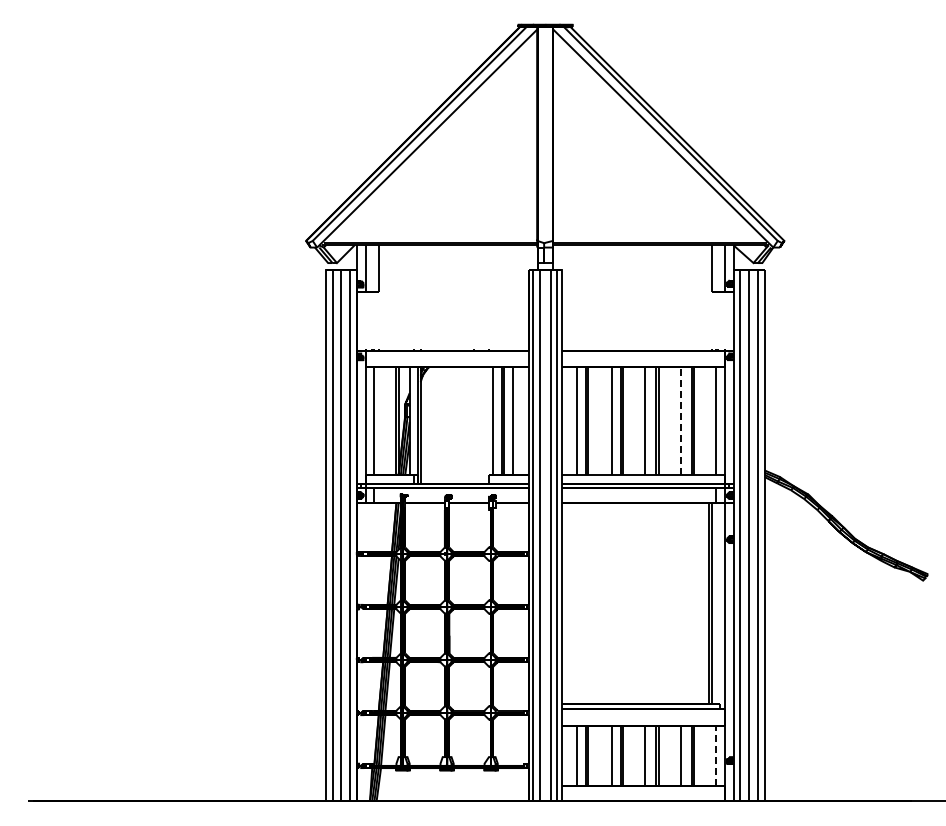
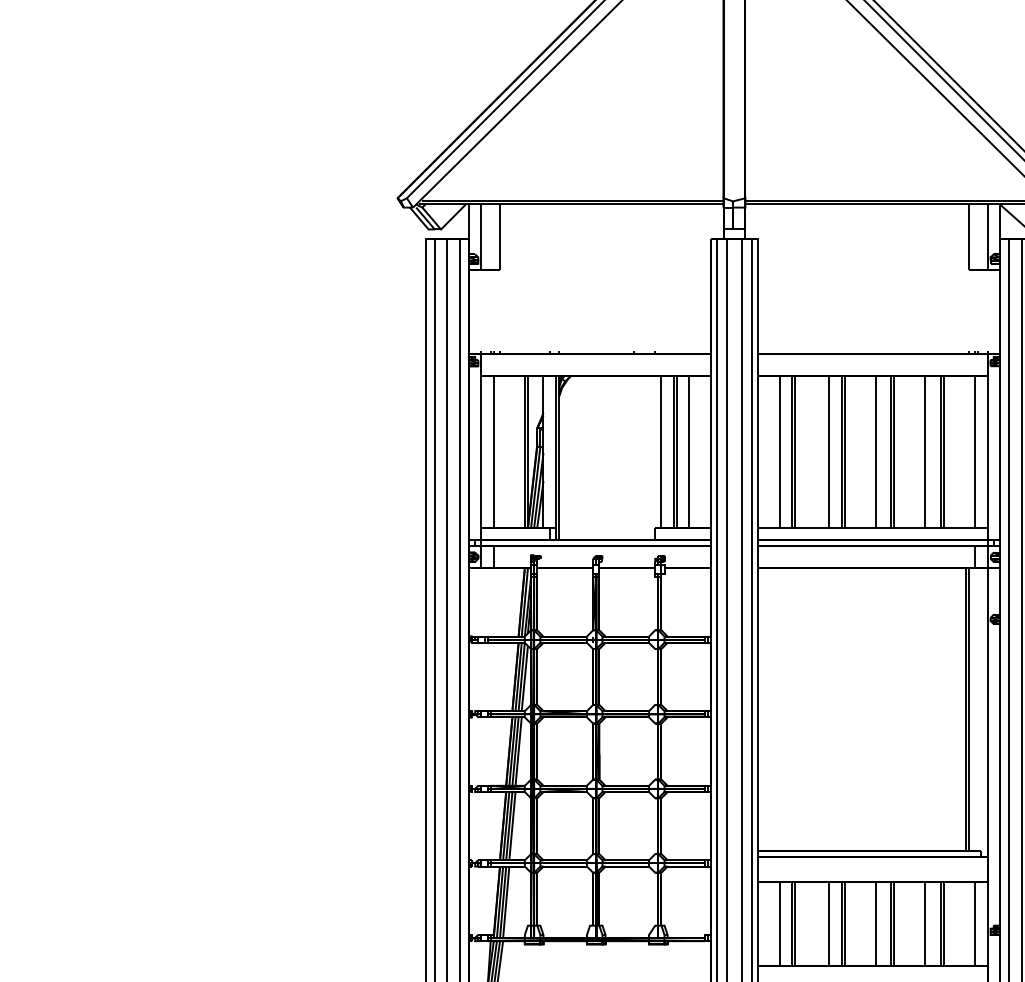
line: (680, 420) -> (925, 451), dashed -> solid
line: (715, 755) -> (974, 923), dashed -> solid

